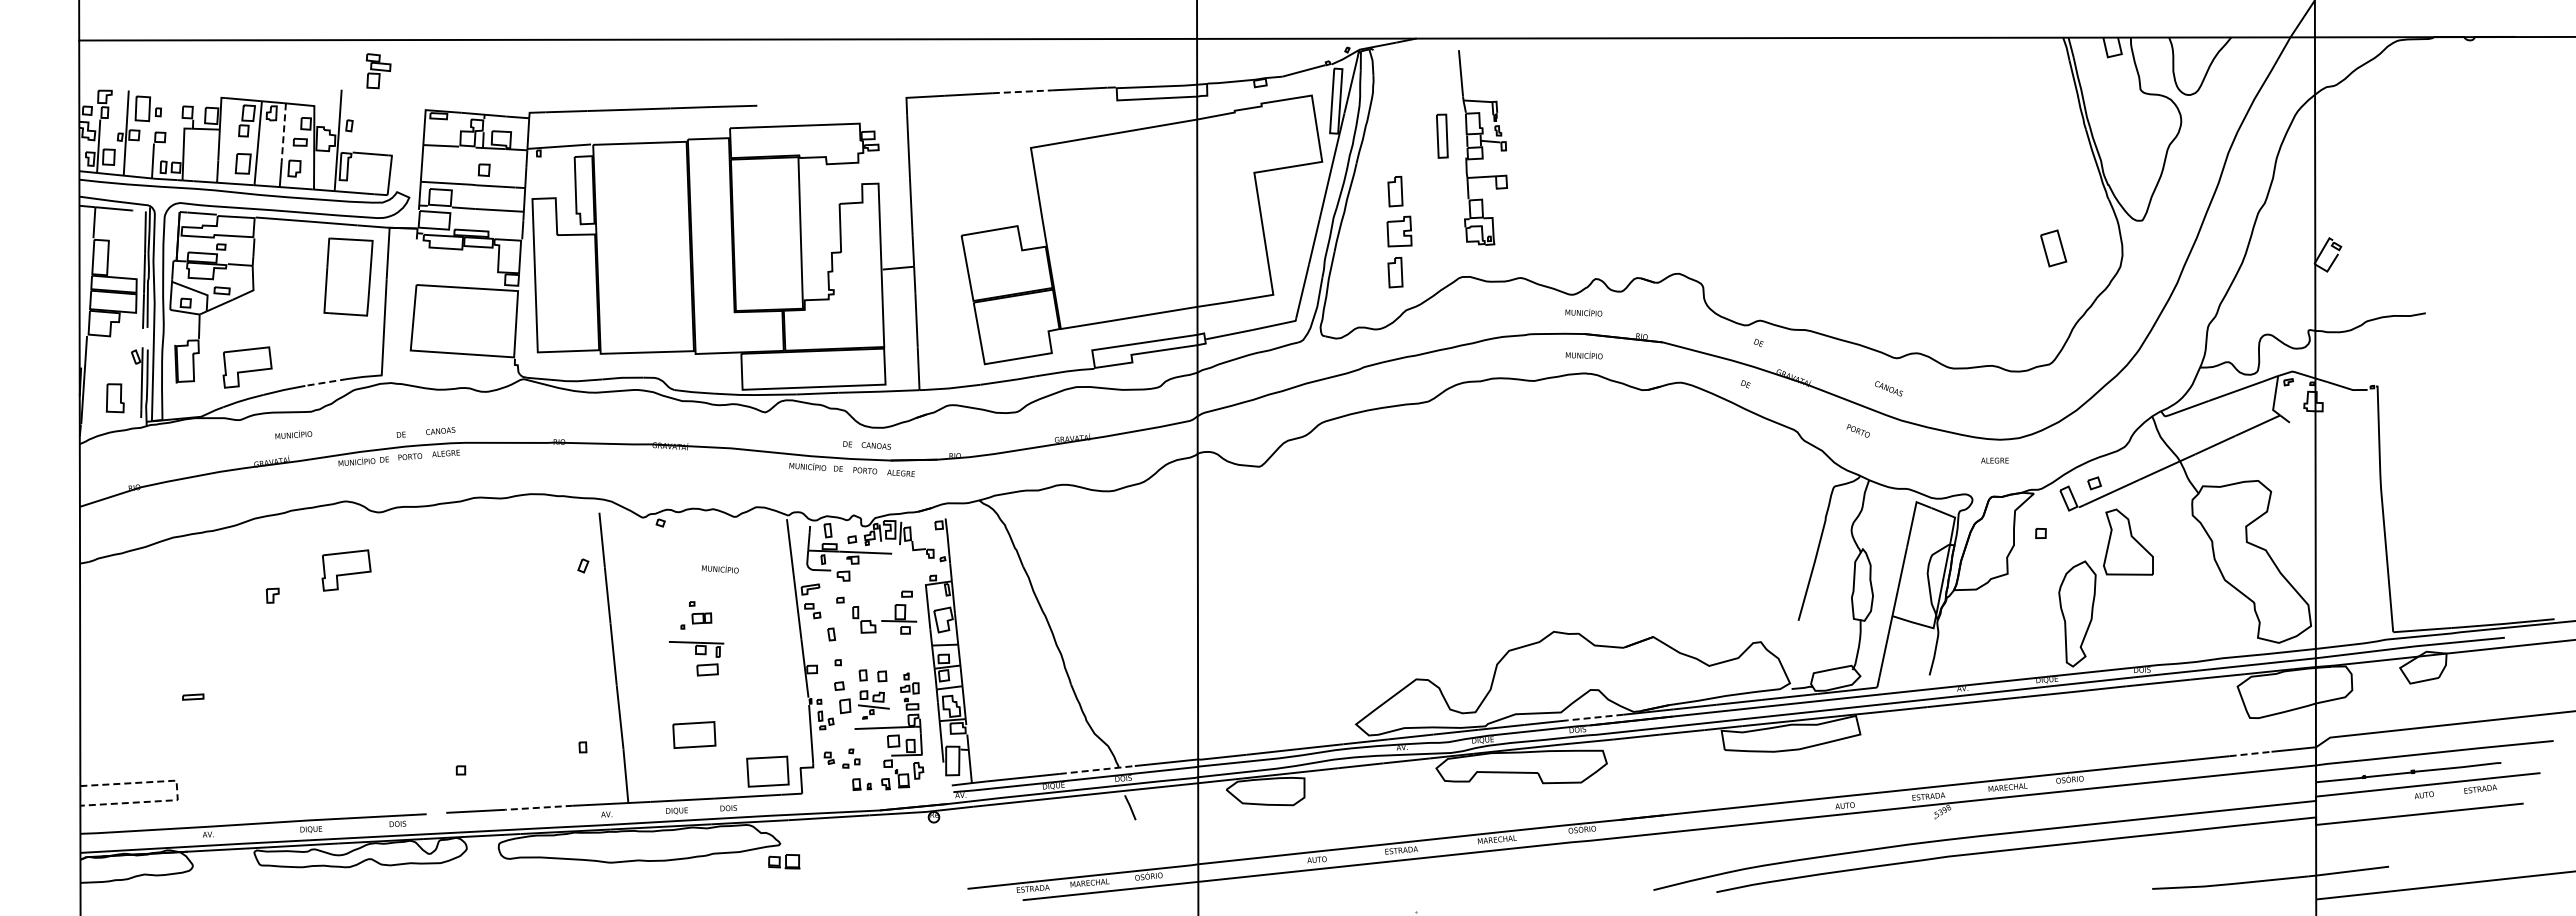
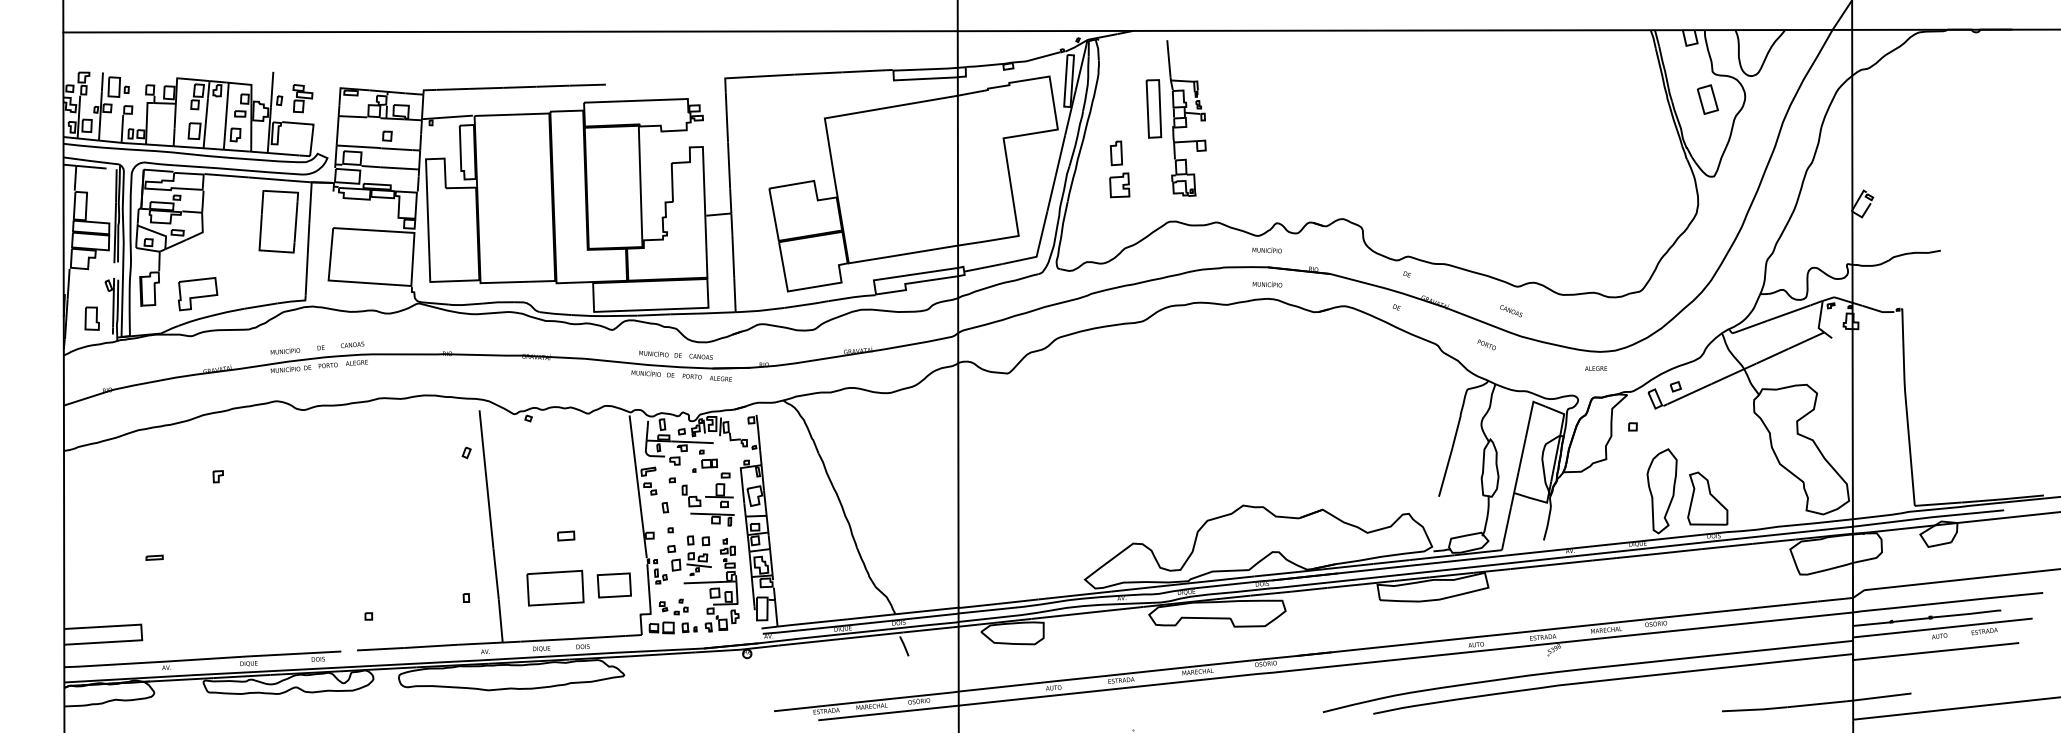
part: (378, 71) -> (302, 98), moved
line: (1023, 91) -> (818, 73), dashed -> solid
line: (283, 132) -> (226, 106), dashed -> solid
part: (1442, 136) -> (1154, 109), size x1.67
part: (2053, 248) -> (1707, 99), moved
part: (1395, 272) -> (1116, 218), removed
line: (325, 382) -> (260, 306), dashed -> solid
text: (293, 434) -> (285, 350), moved
part: (2128, 541) -> (1707, 498), moved
text: (719, 569) -> (653, 354), moved
part: (346, 570) -> (277, 456), removed
part: (696, 615) -> (705, 461), moved
part: (696, 649) -> (712, 519), moved
line: (1595, 717) -> (1276, 574), dashed -> solid
part: (694, 734) -> (555, 587), size x1.67
line: (2251, 753) -> (1801, 602), dashed -> solid
line: (1097, 769) -> (878, 615), dashed -> solid
part: (767, 771) -> (614, 585), moved
line: (177, 791) -> (141, 633), dashed -> solid
line: (539, 807) -> (431, 646), dashed -> solid
part: (784, 861) -> (662, 627), moved

